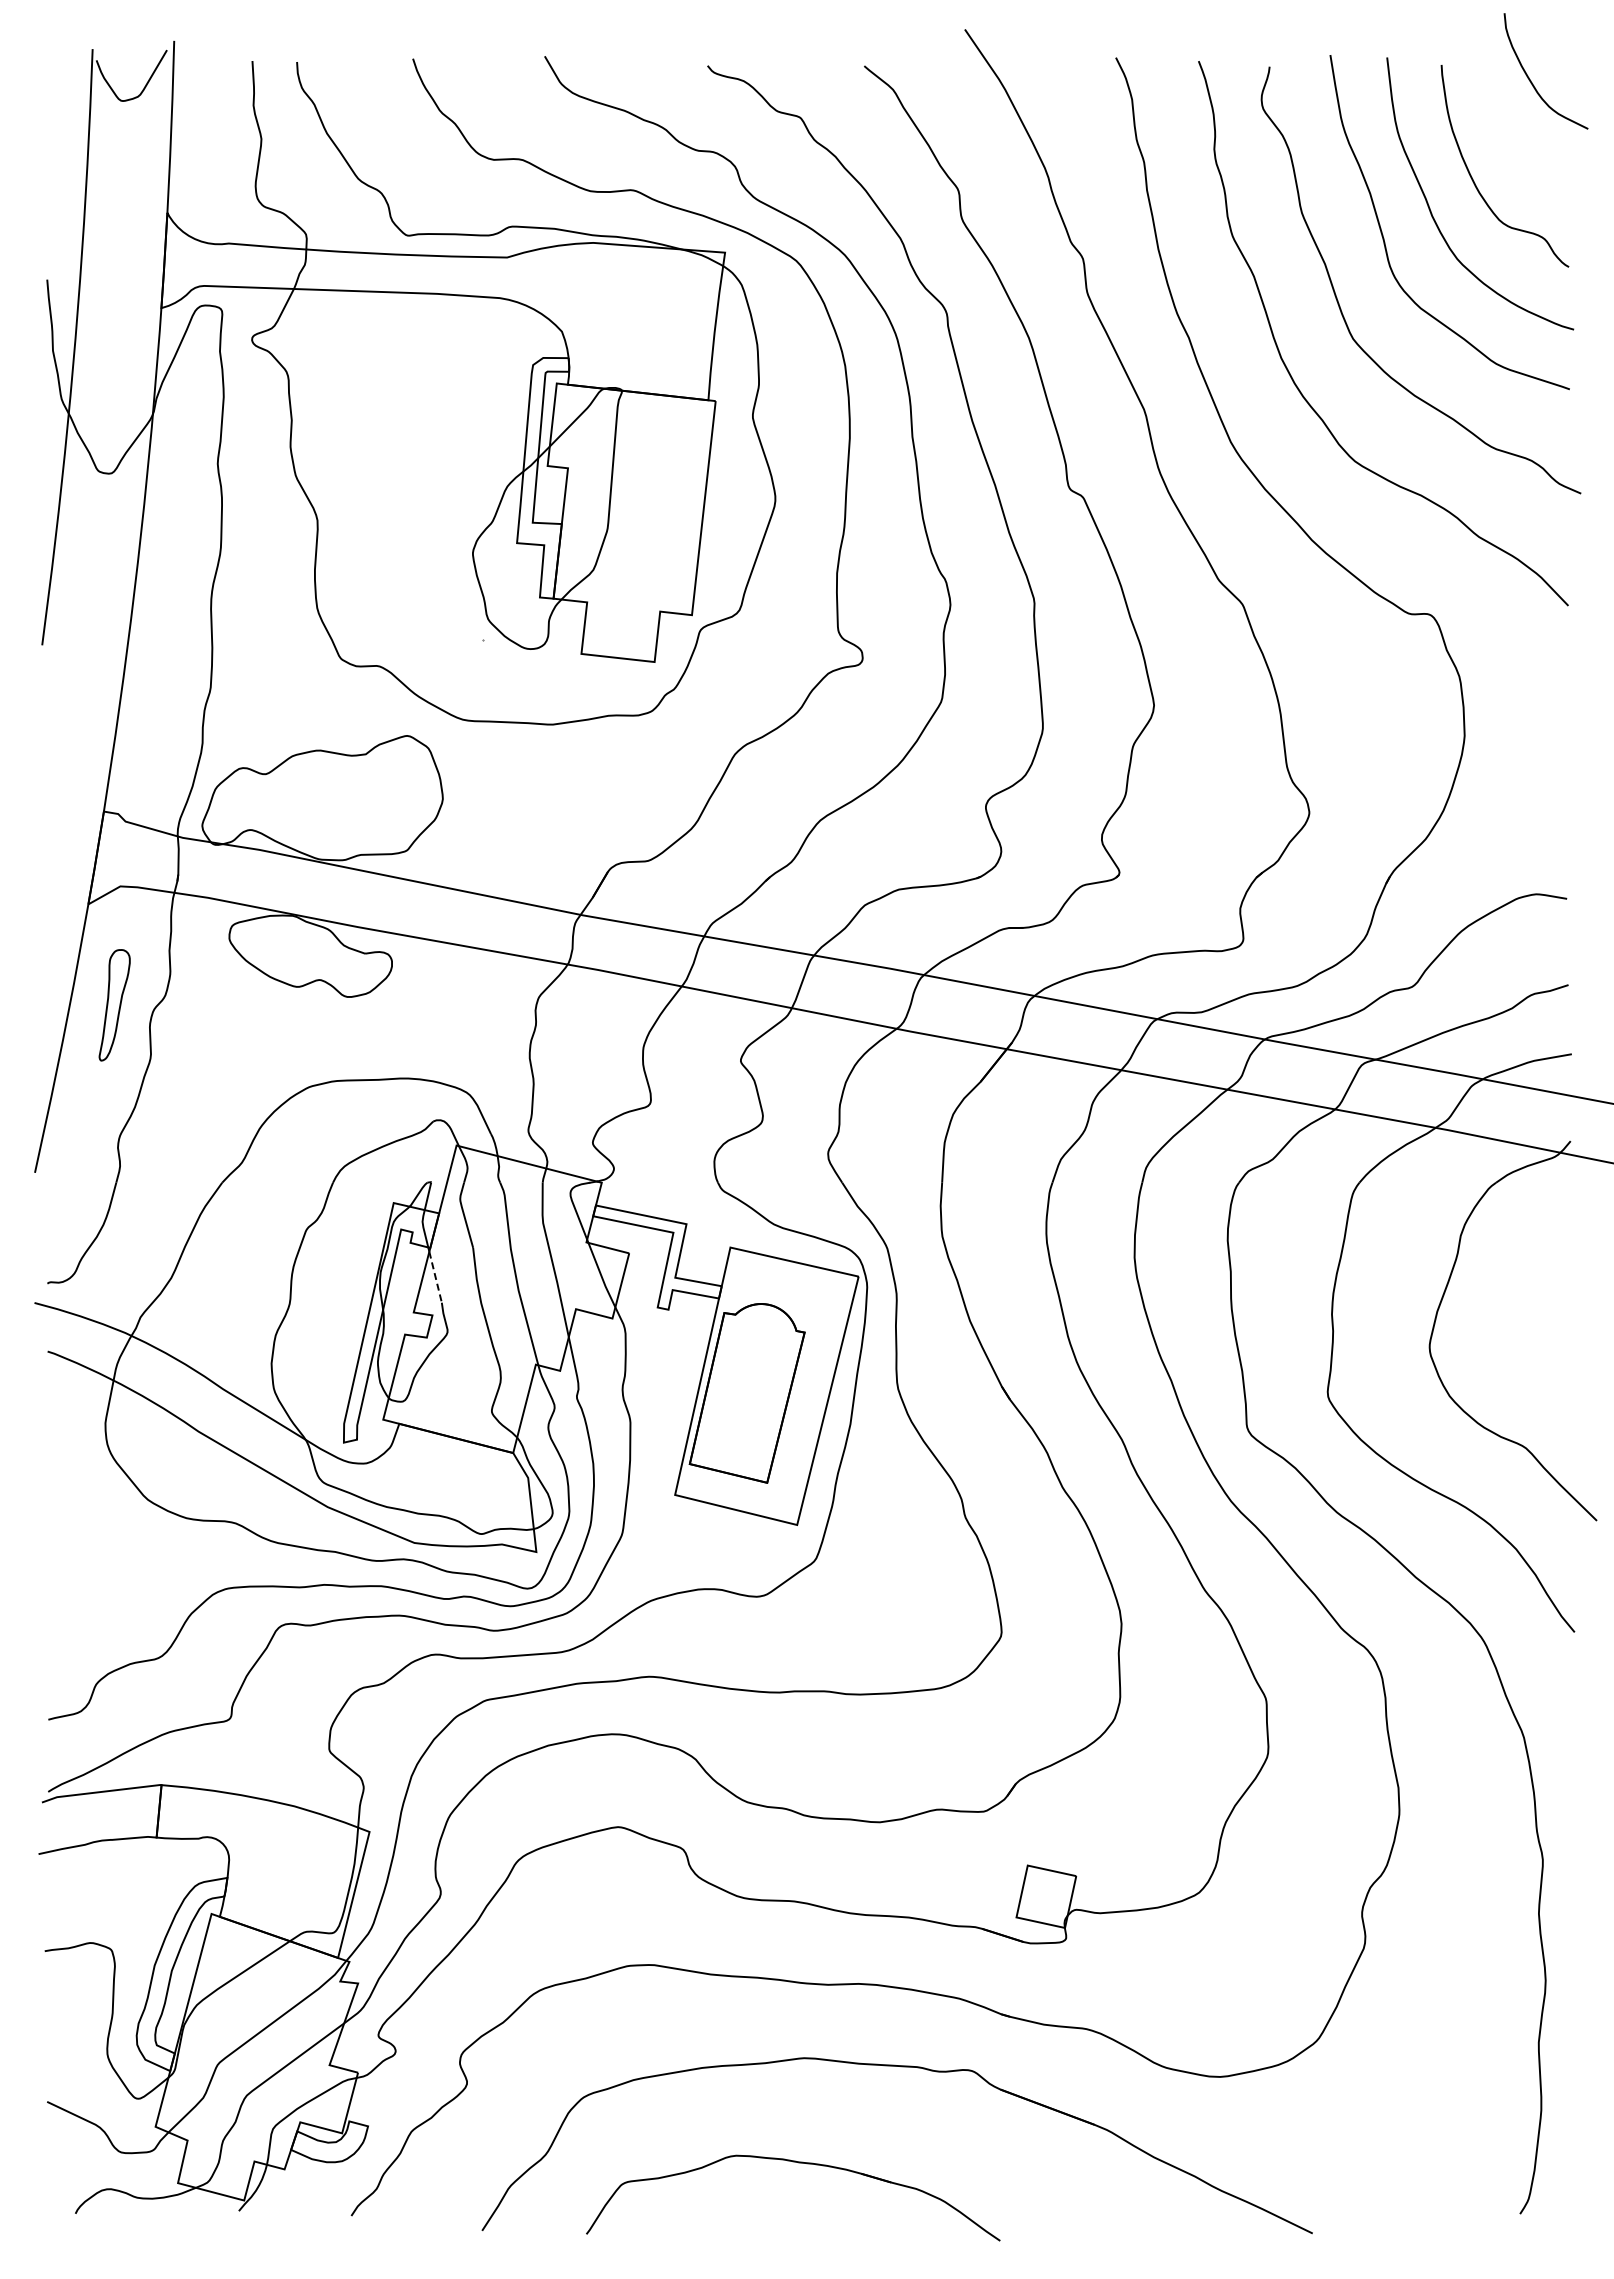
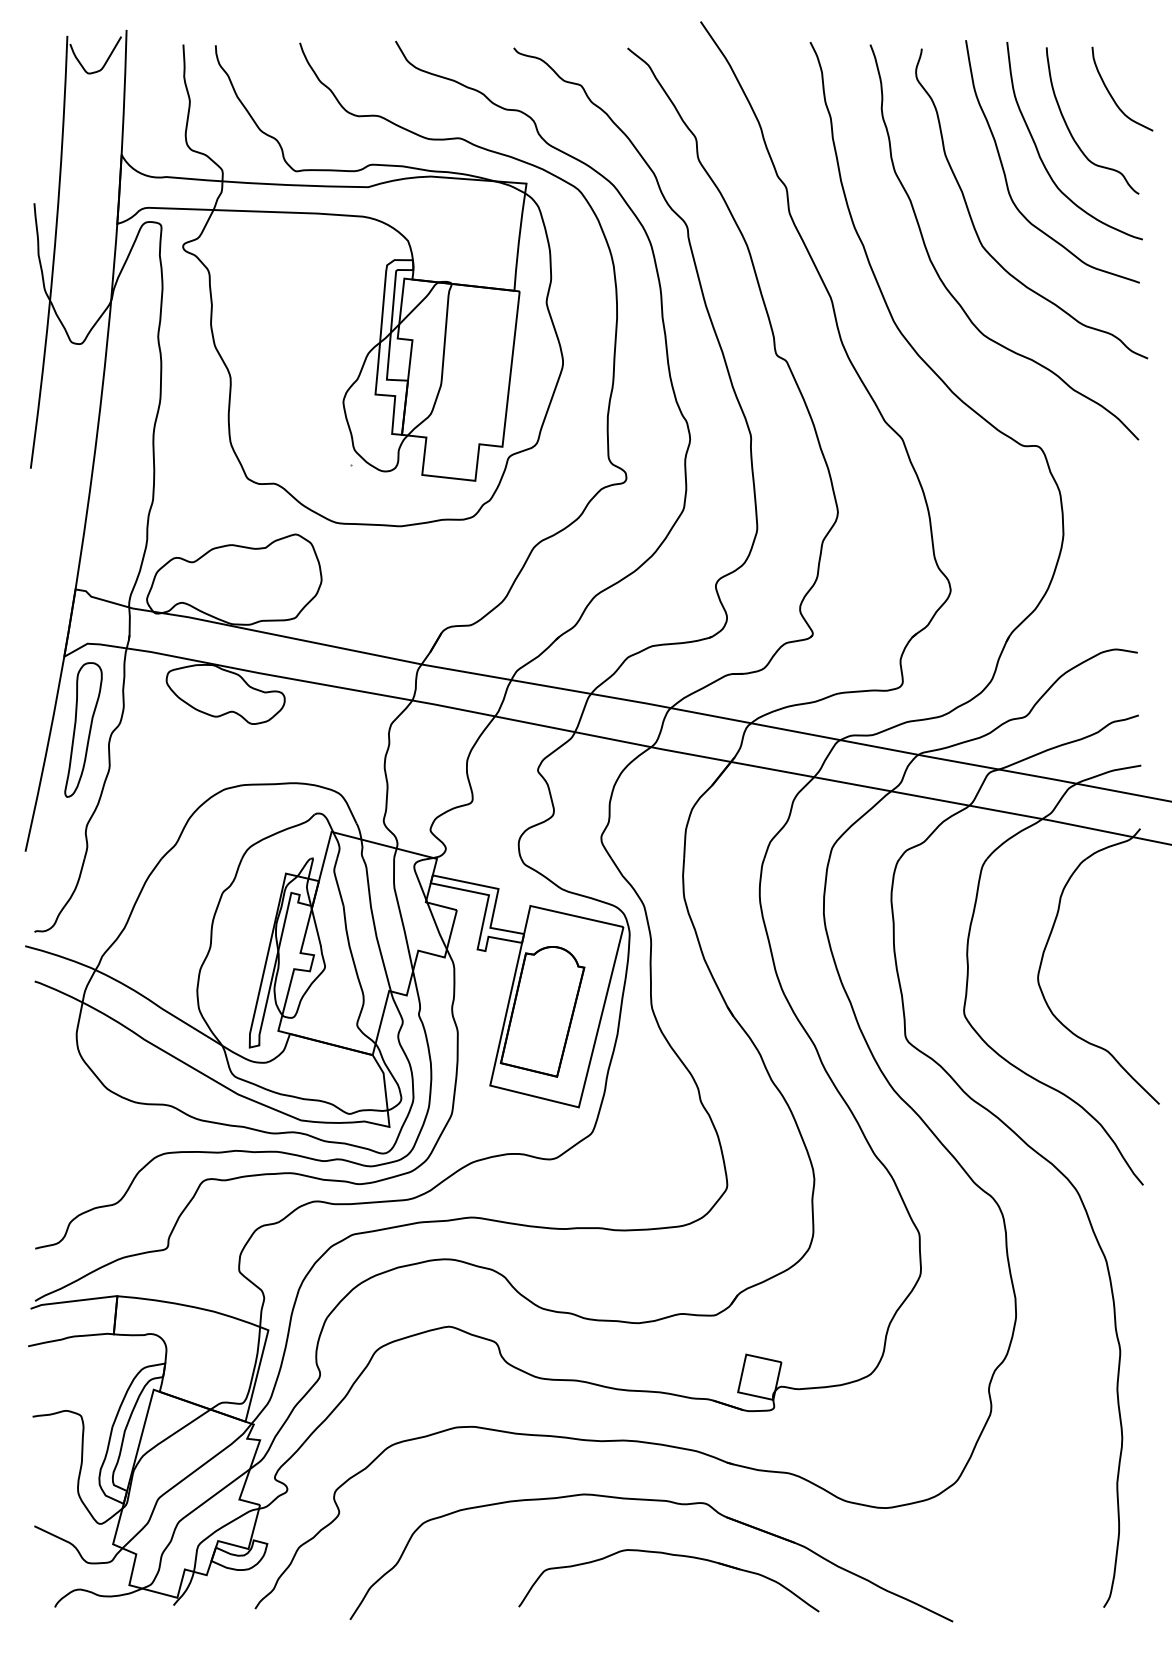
curve: (1531, 80) -> (1111, 95), moved
part: (114, 1005) -> (83, 730), size x1.67
line: (435, 1277) -> (316, 927), dashed -> solid
part: (798, 2163) -> (672, 1555), moved

